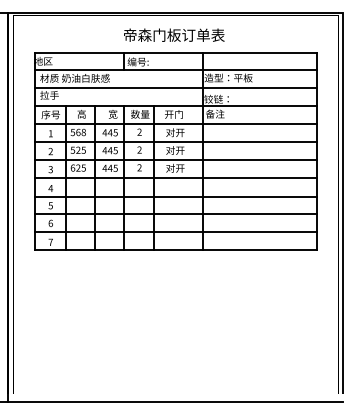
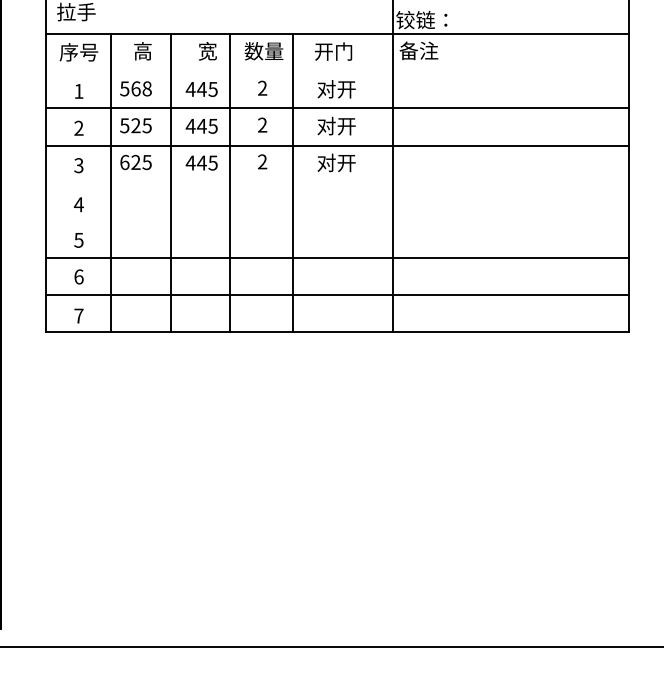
line: (175, 124) -> (336, 72), removed
line: (175, 178) -> (336, 183), removed
line: (175, 197) -> (336, 223), removed

